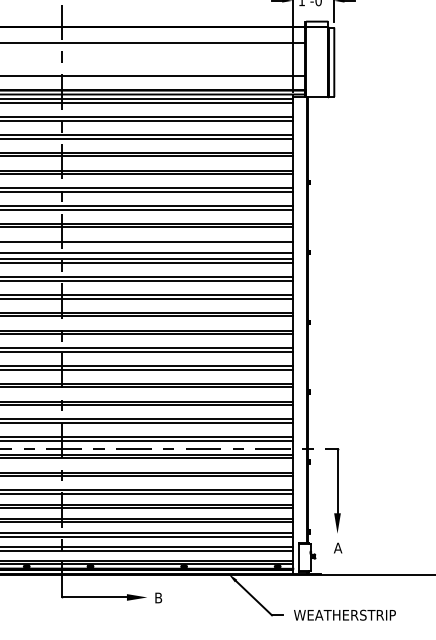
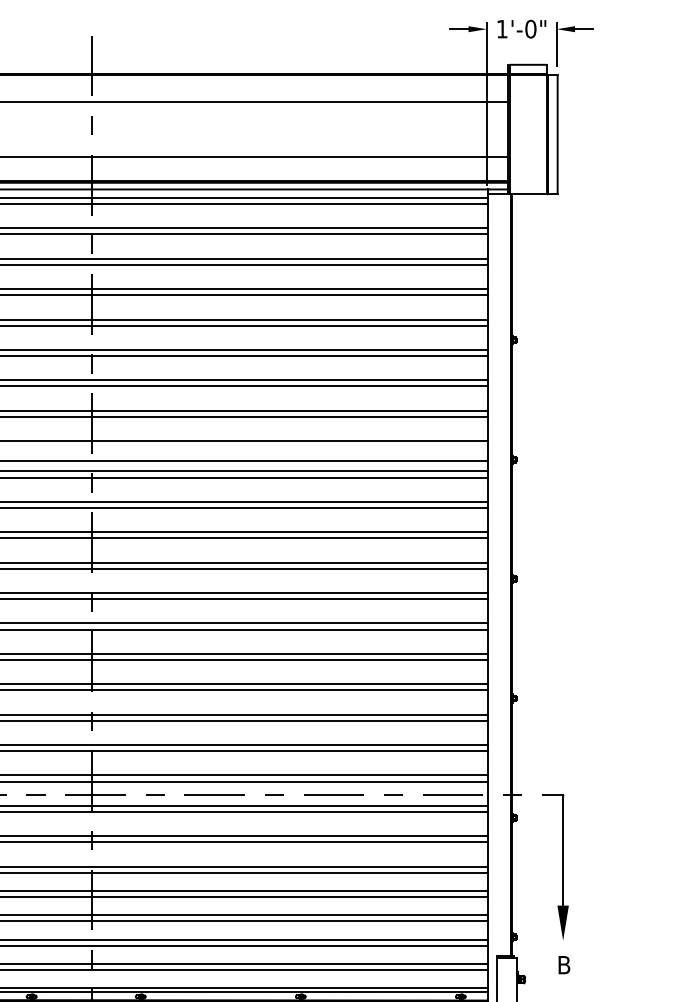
text: (337, 547) -> (563, 964), A -> B

